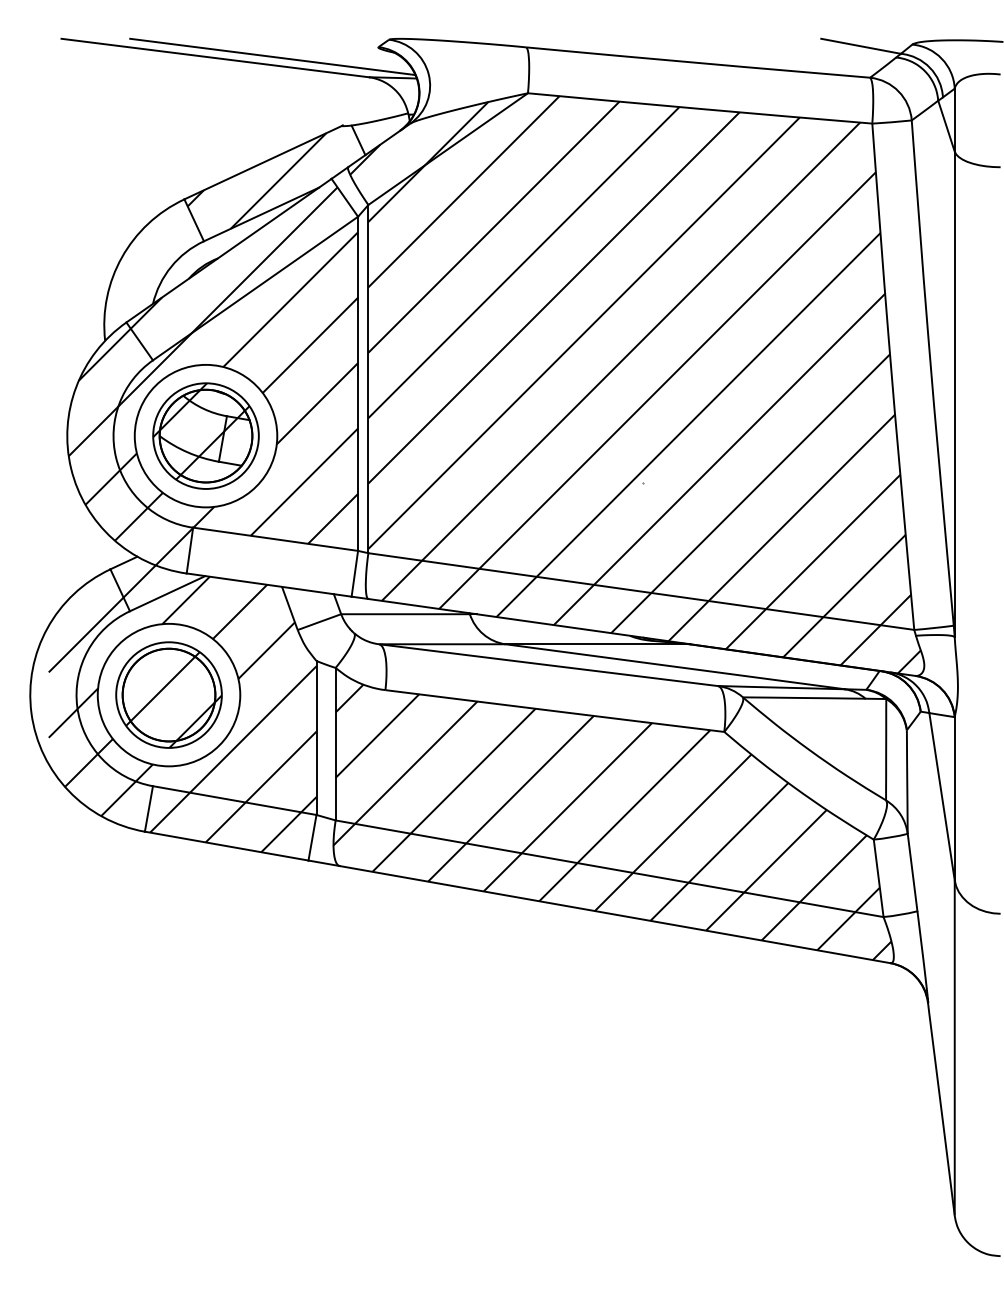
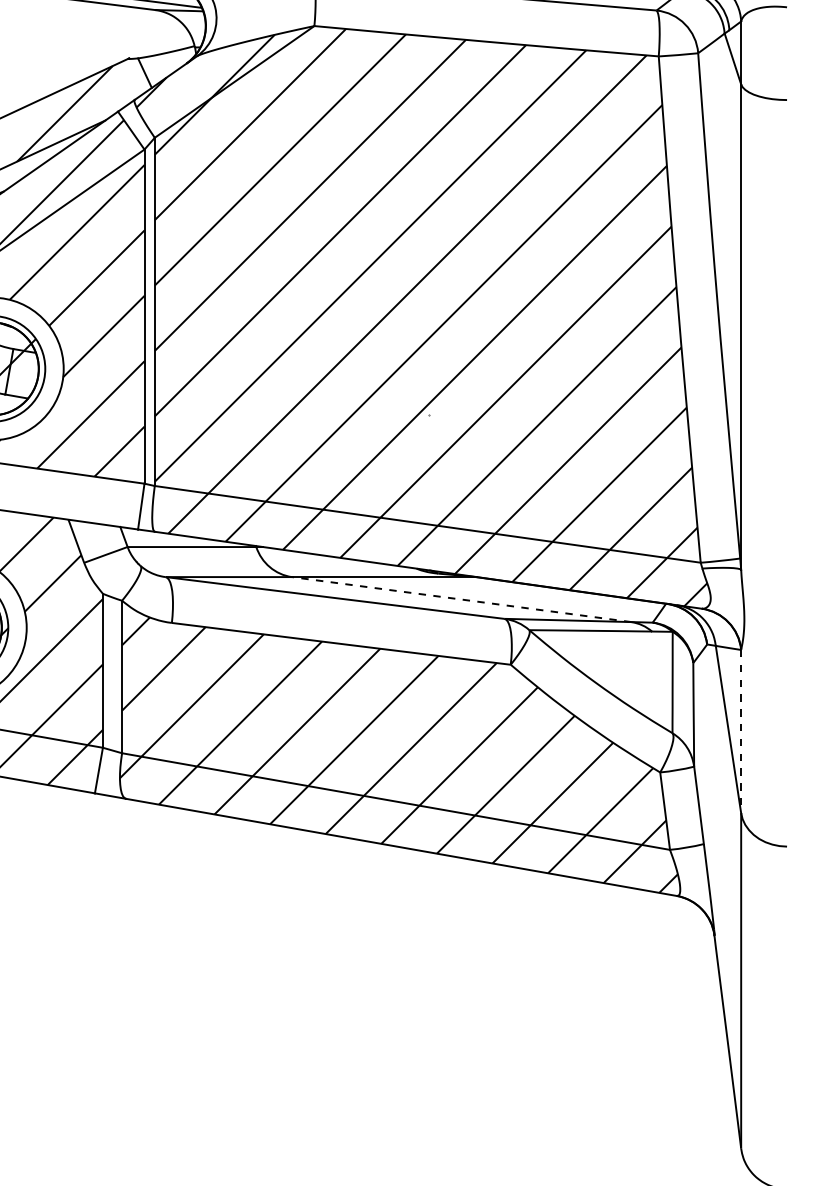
line: (674, 666) -> (460, 599), solid -> dashed
line: (954, 798) -> (740, 731), solid -> dashed

